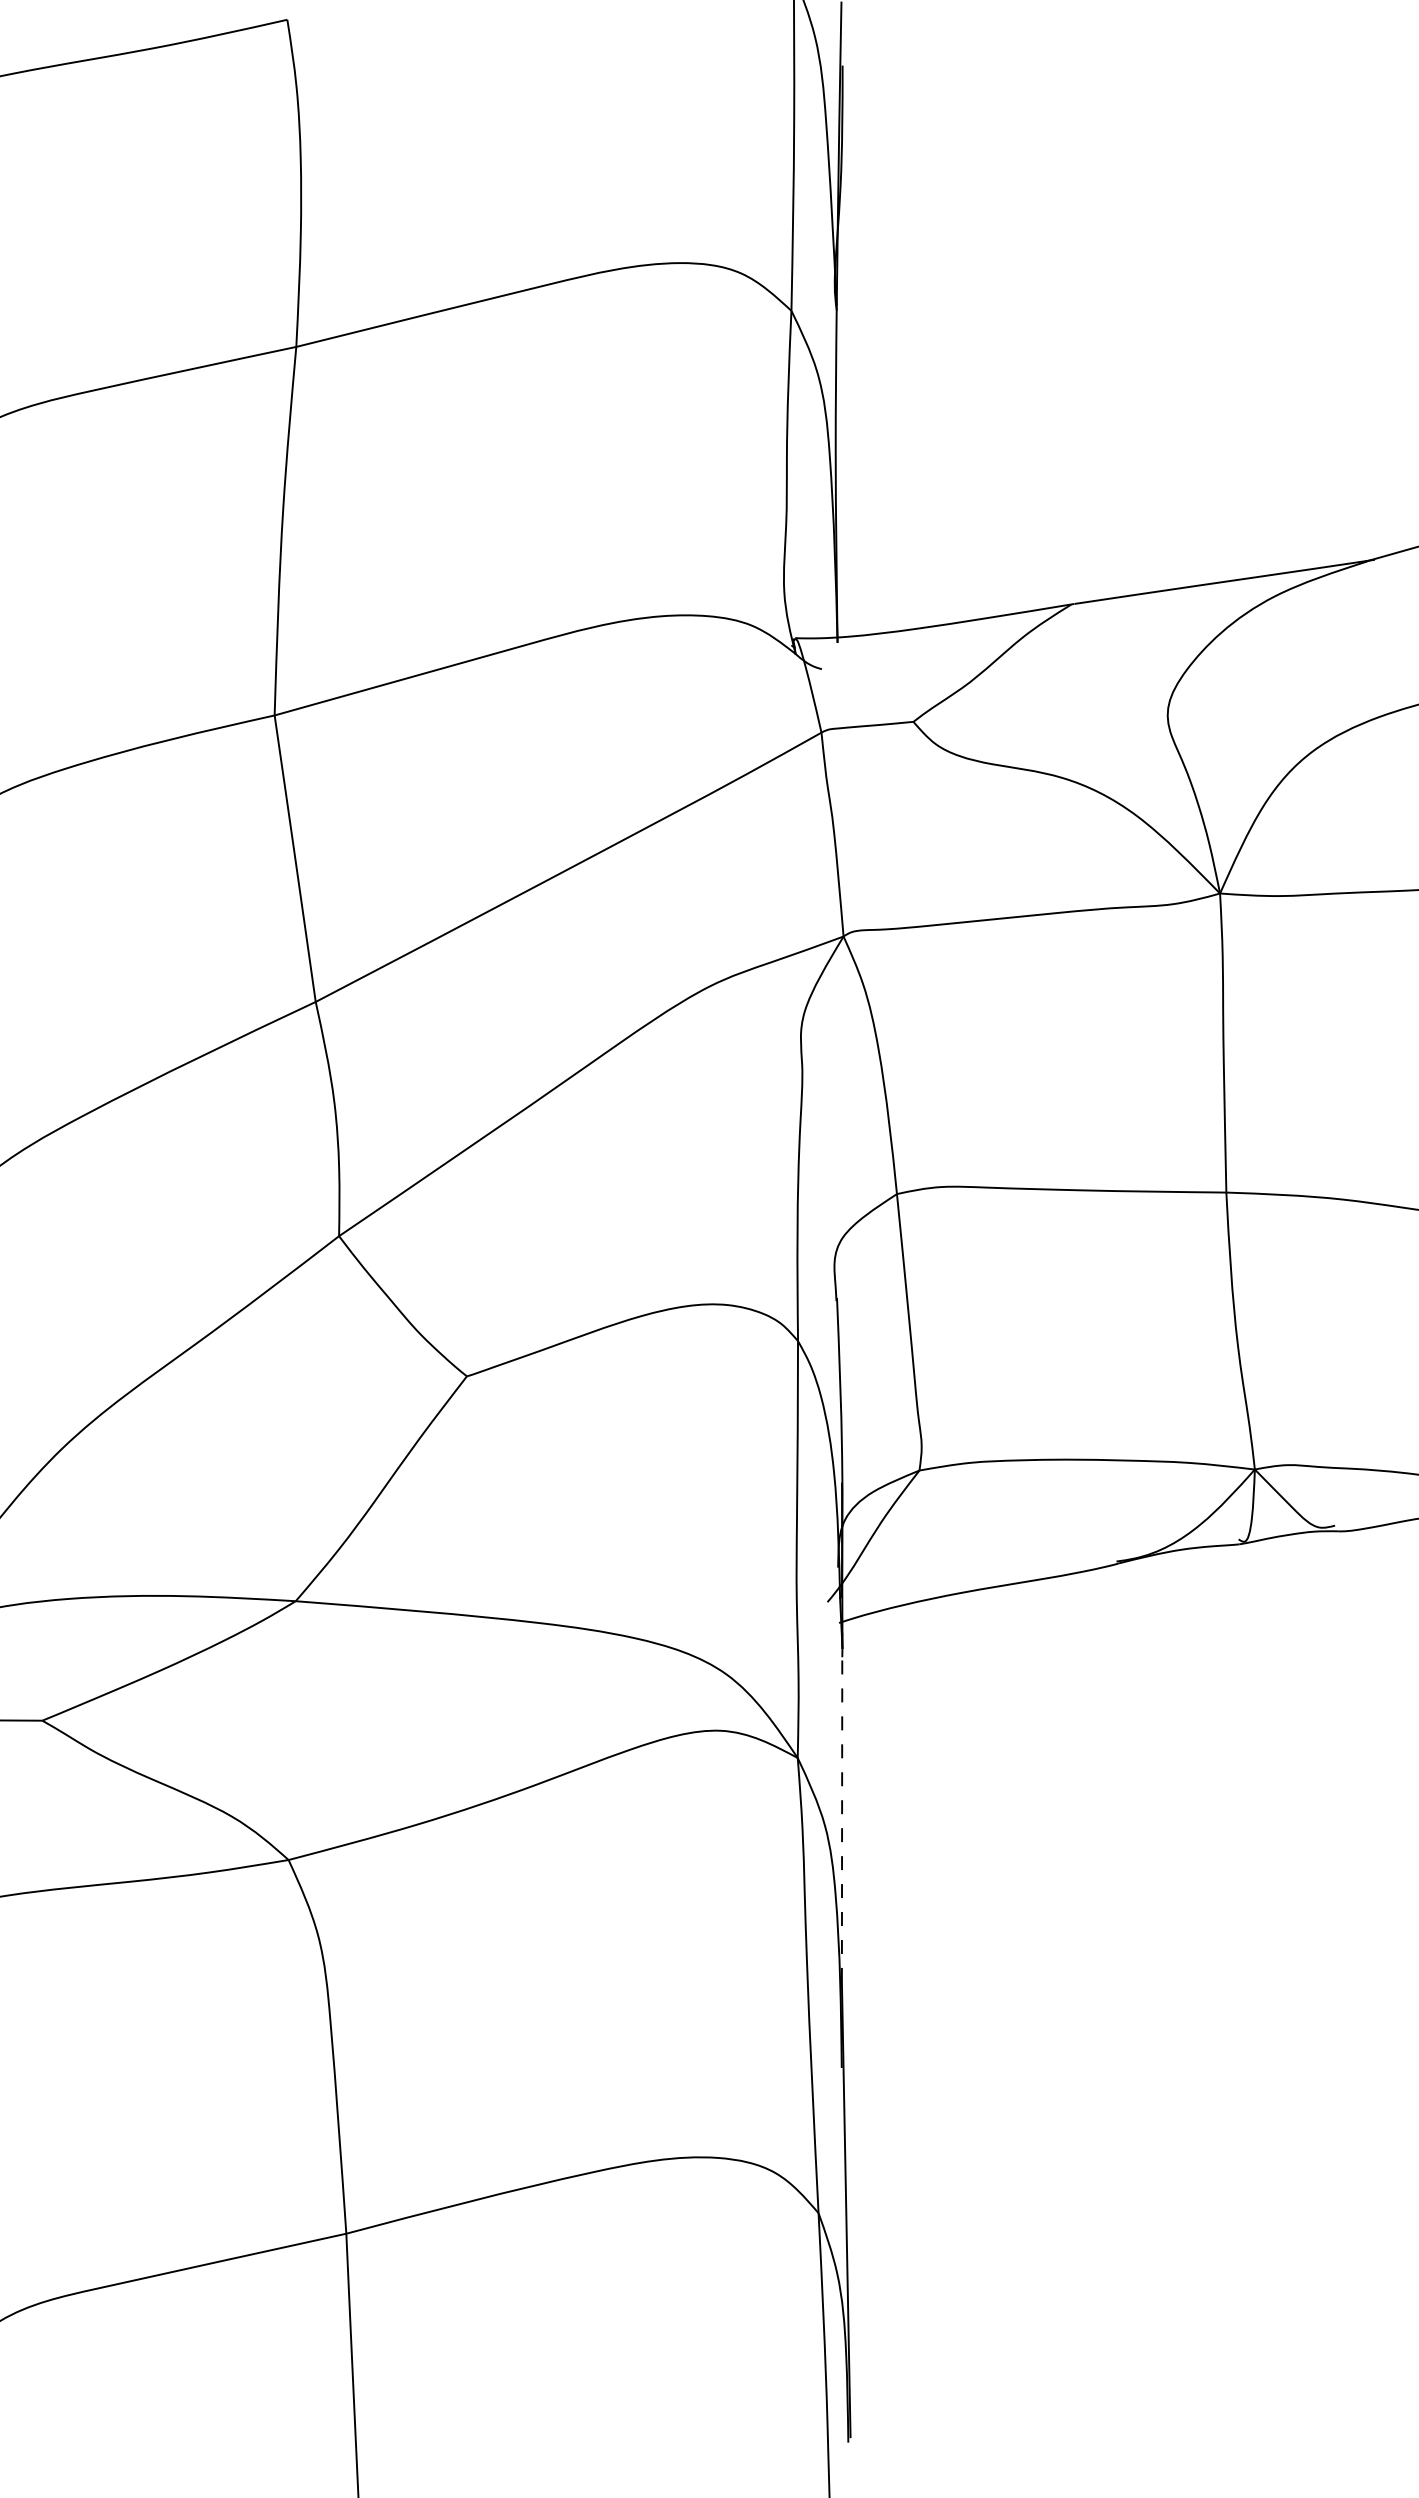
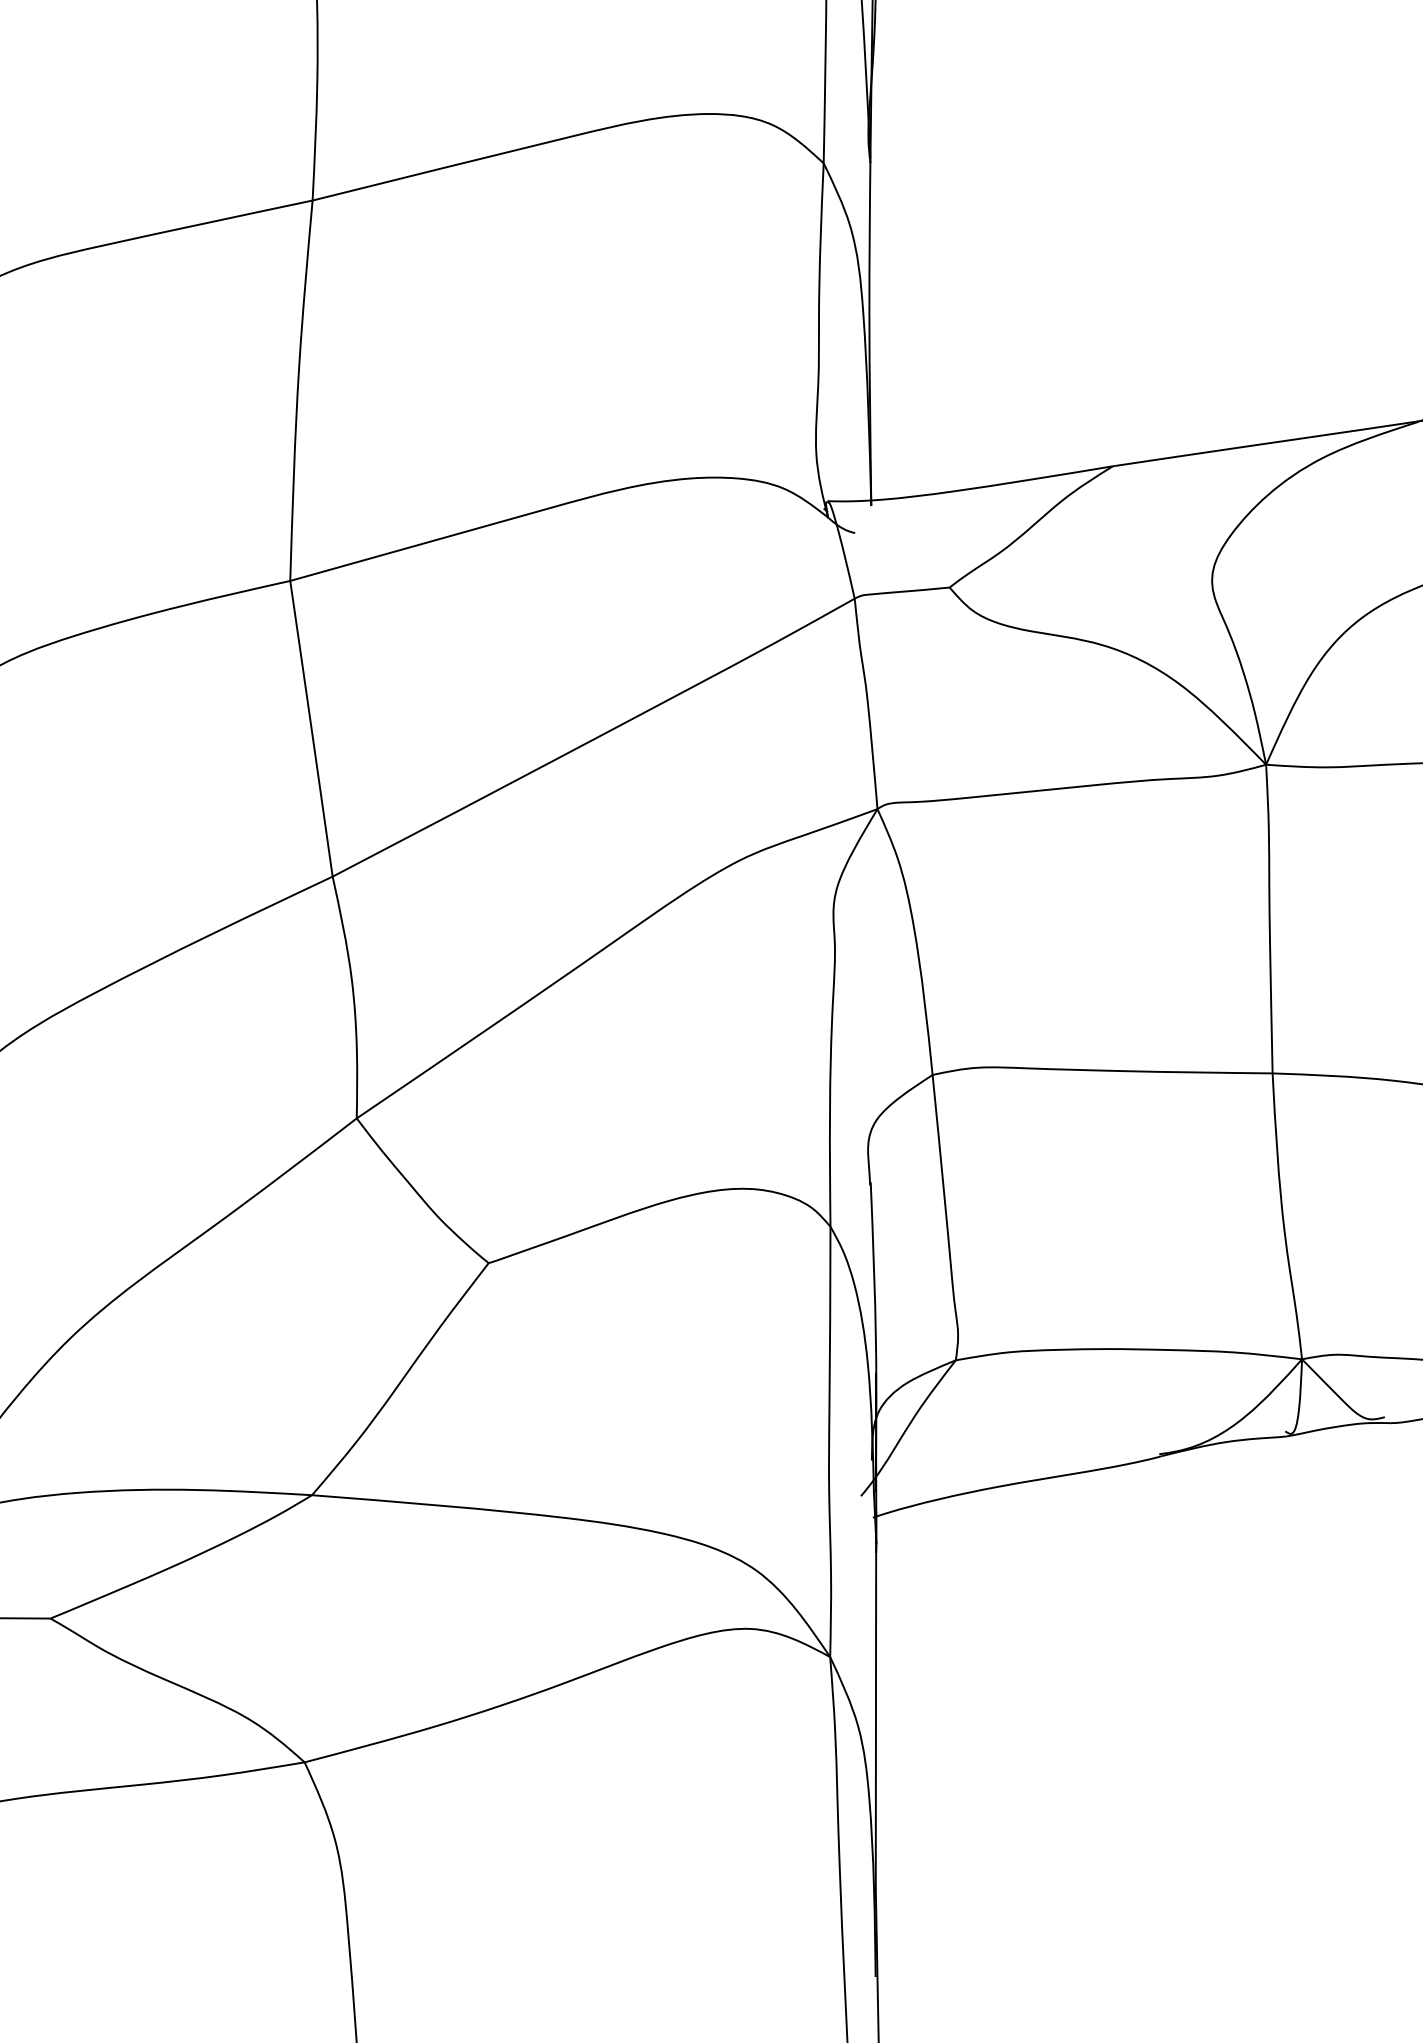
line: (842, 1800) -> (876, 1700), dashed -> solid

